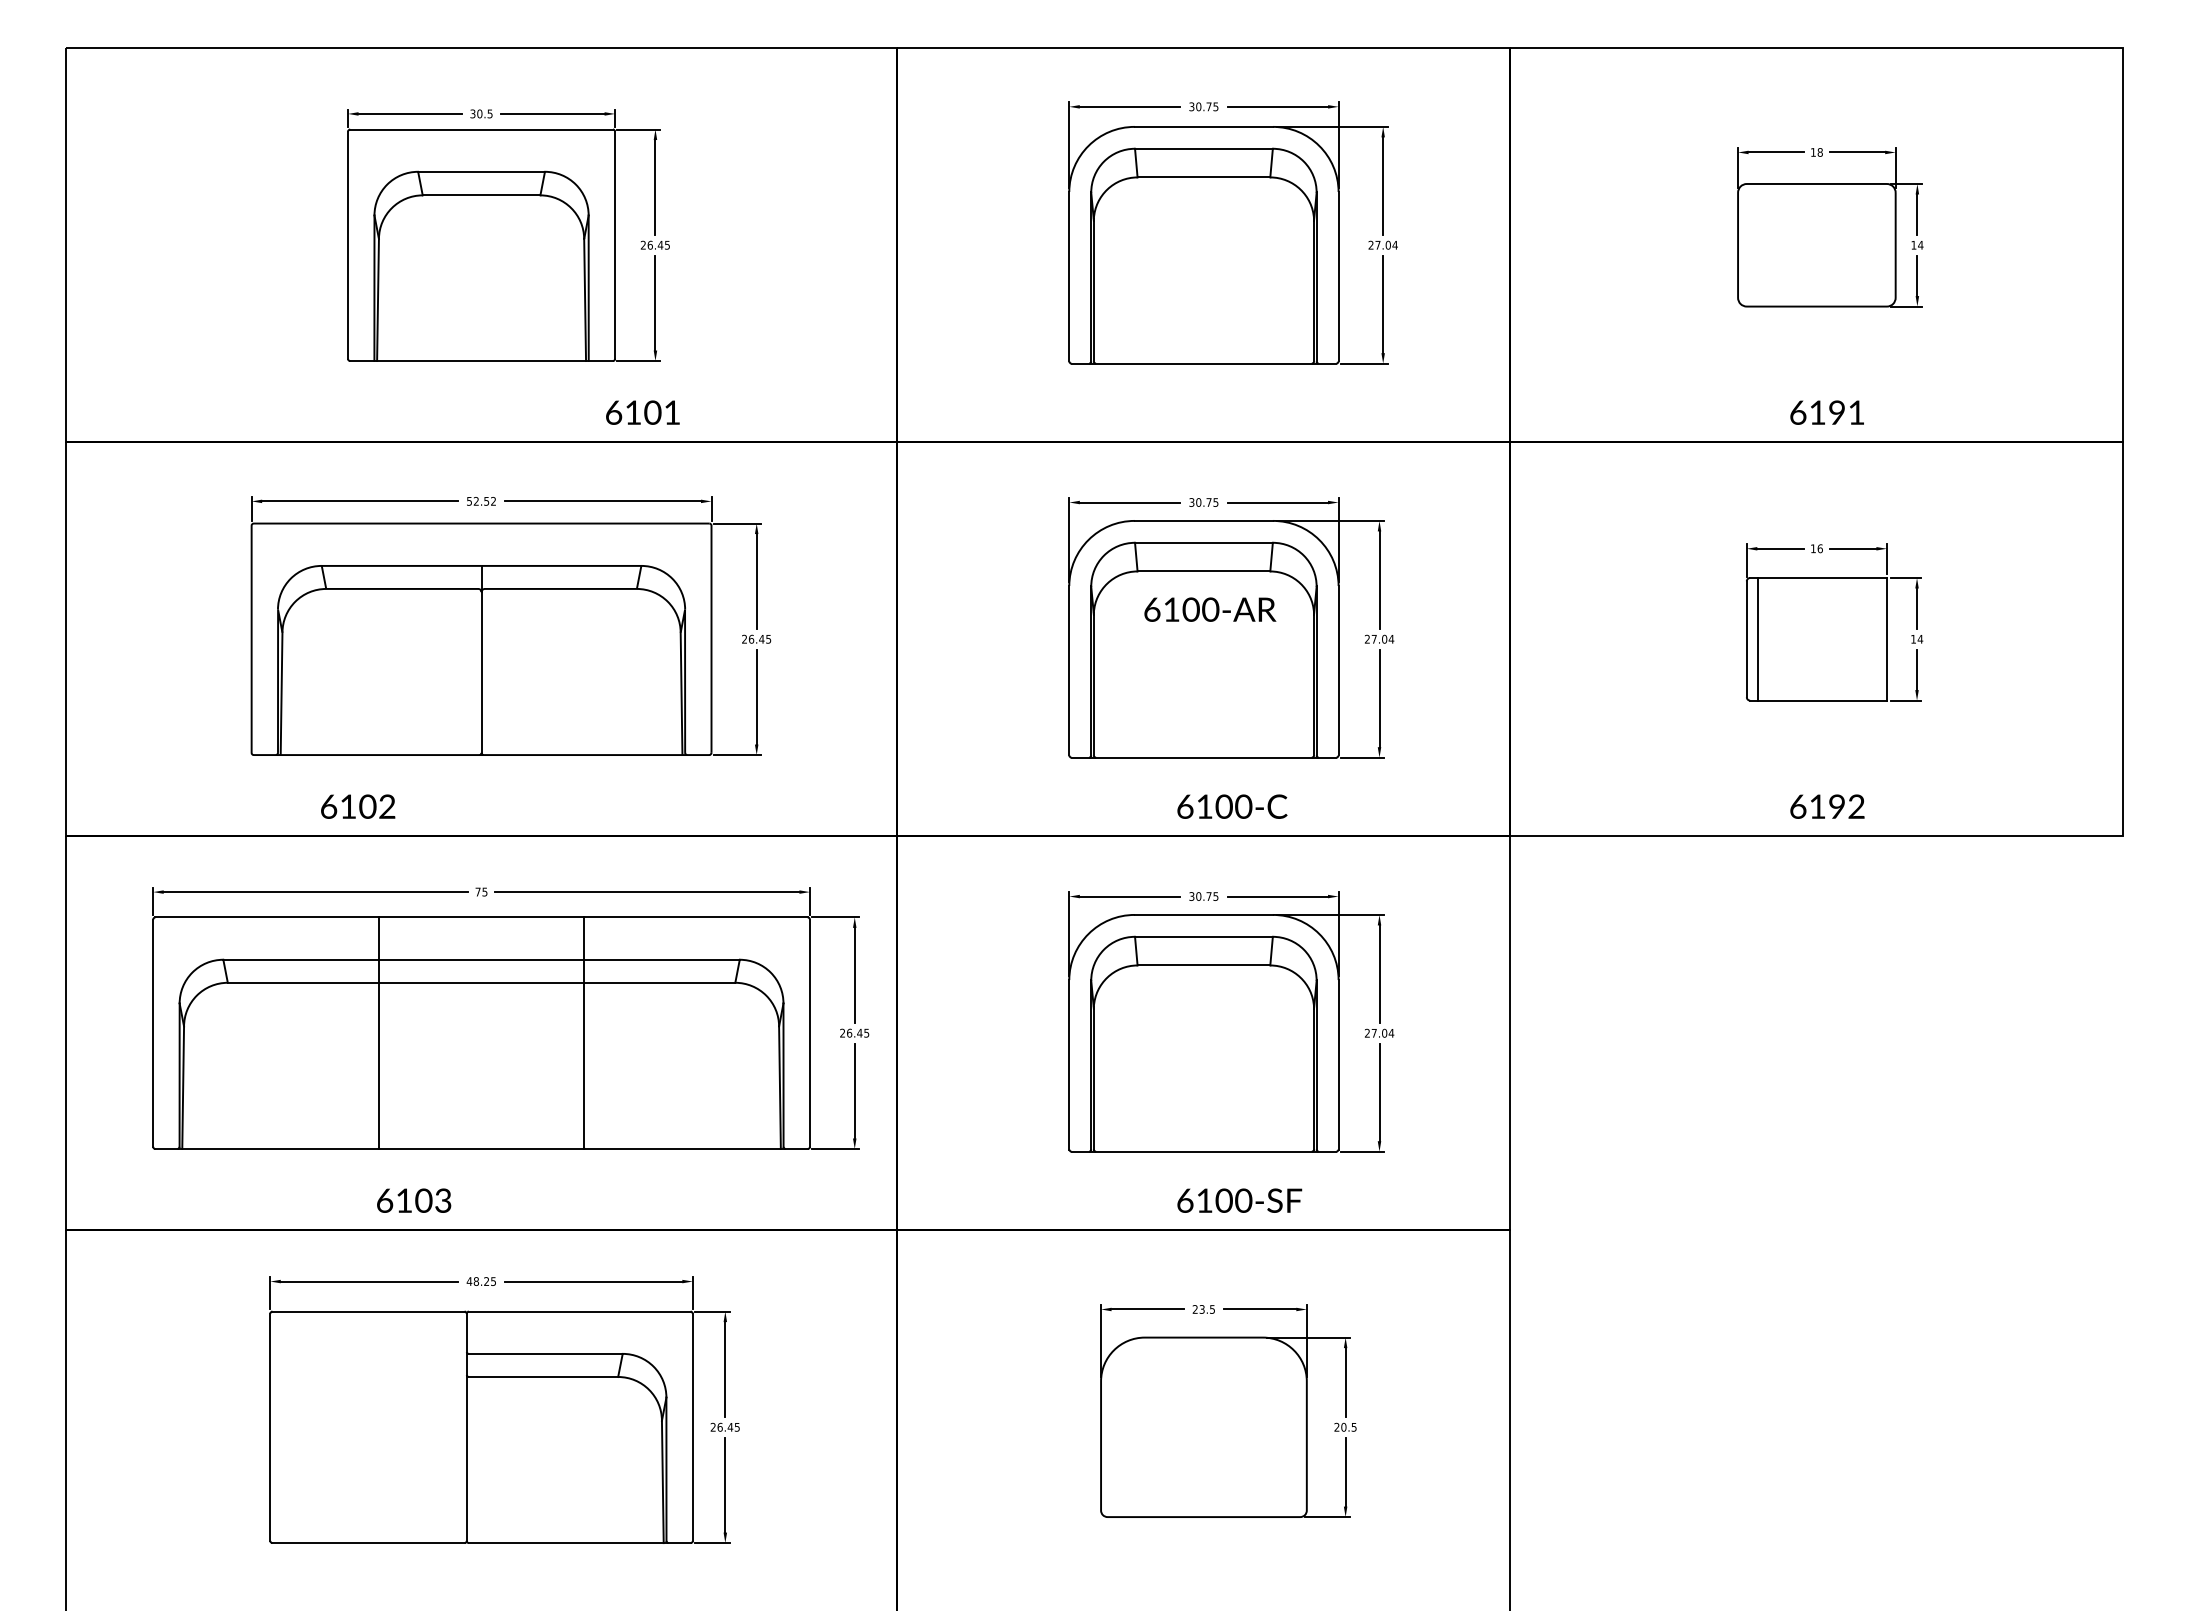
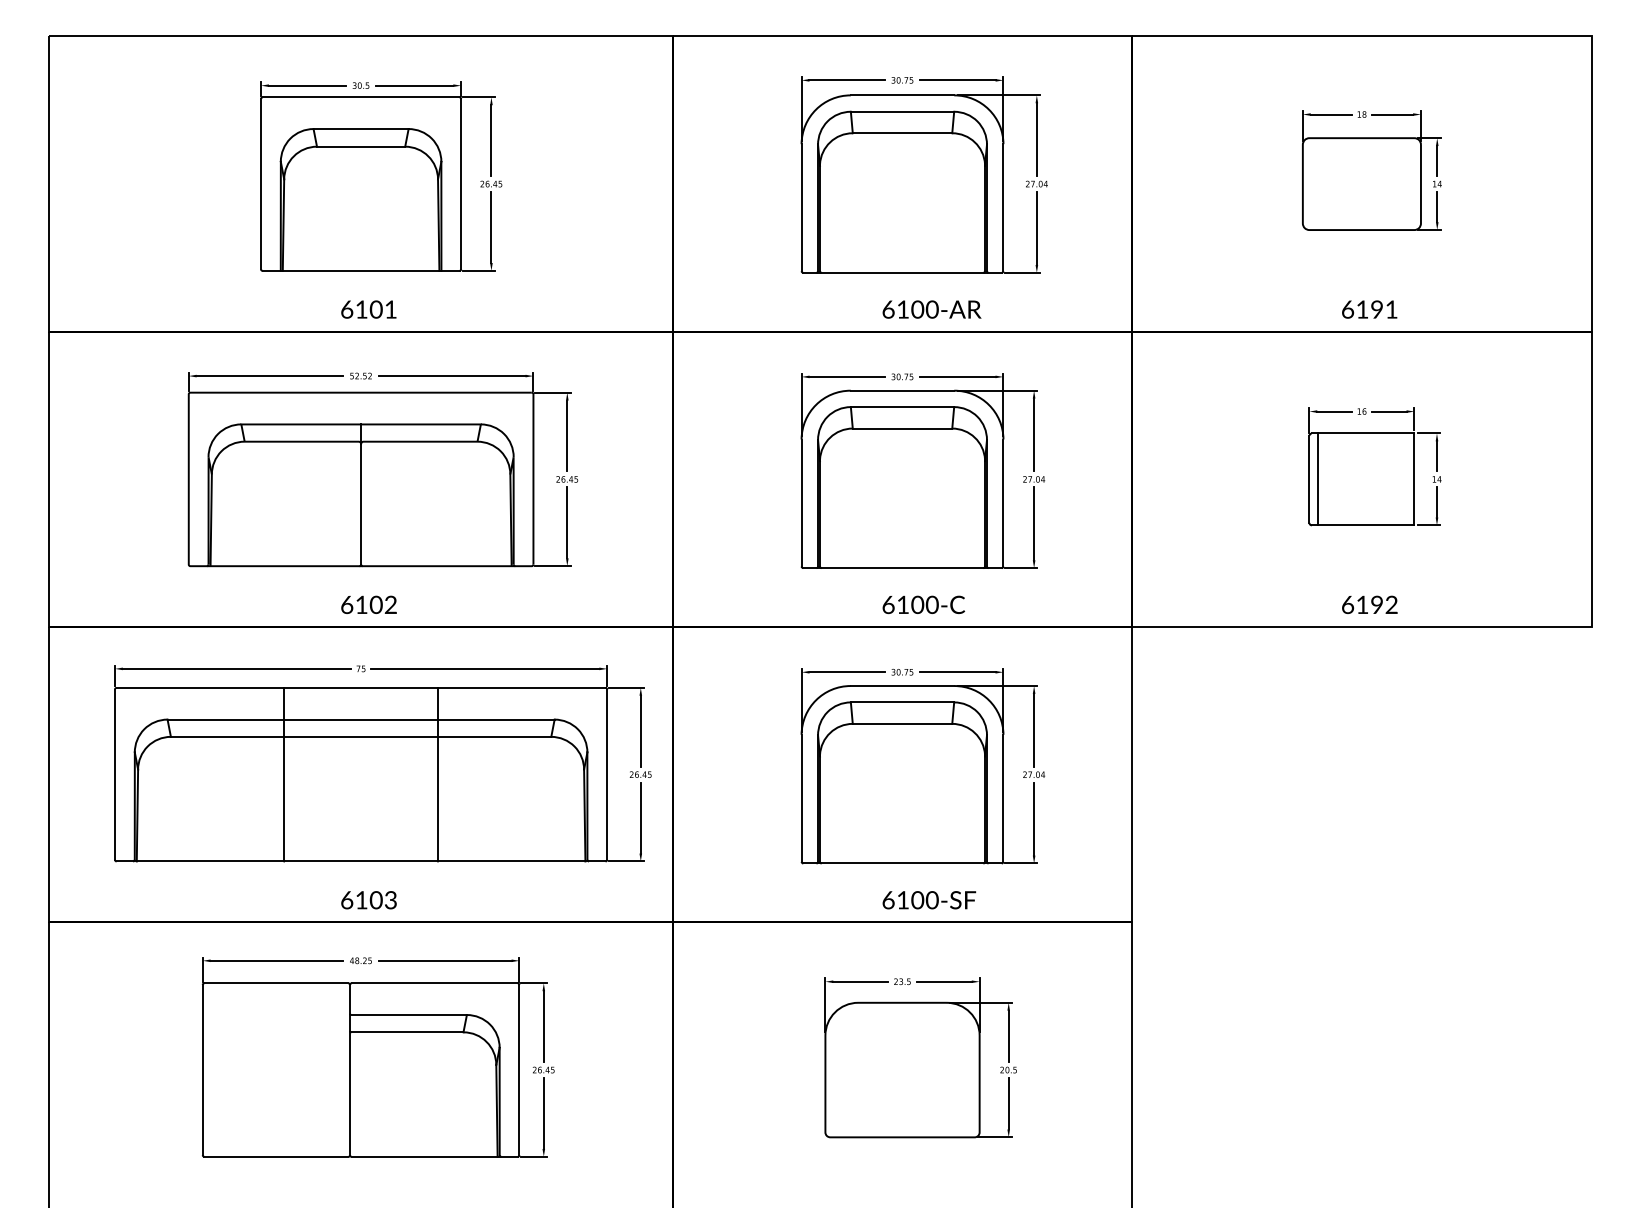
text: (642, 412) -> (368, 309), moved
text: (1210, 609) -> (932, 309), moved
text: (358, 806) -> (369, 604), moved
text: (414, 1200) -> (369, 900), moved

